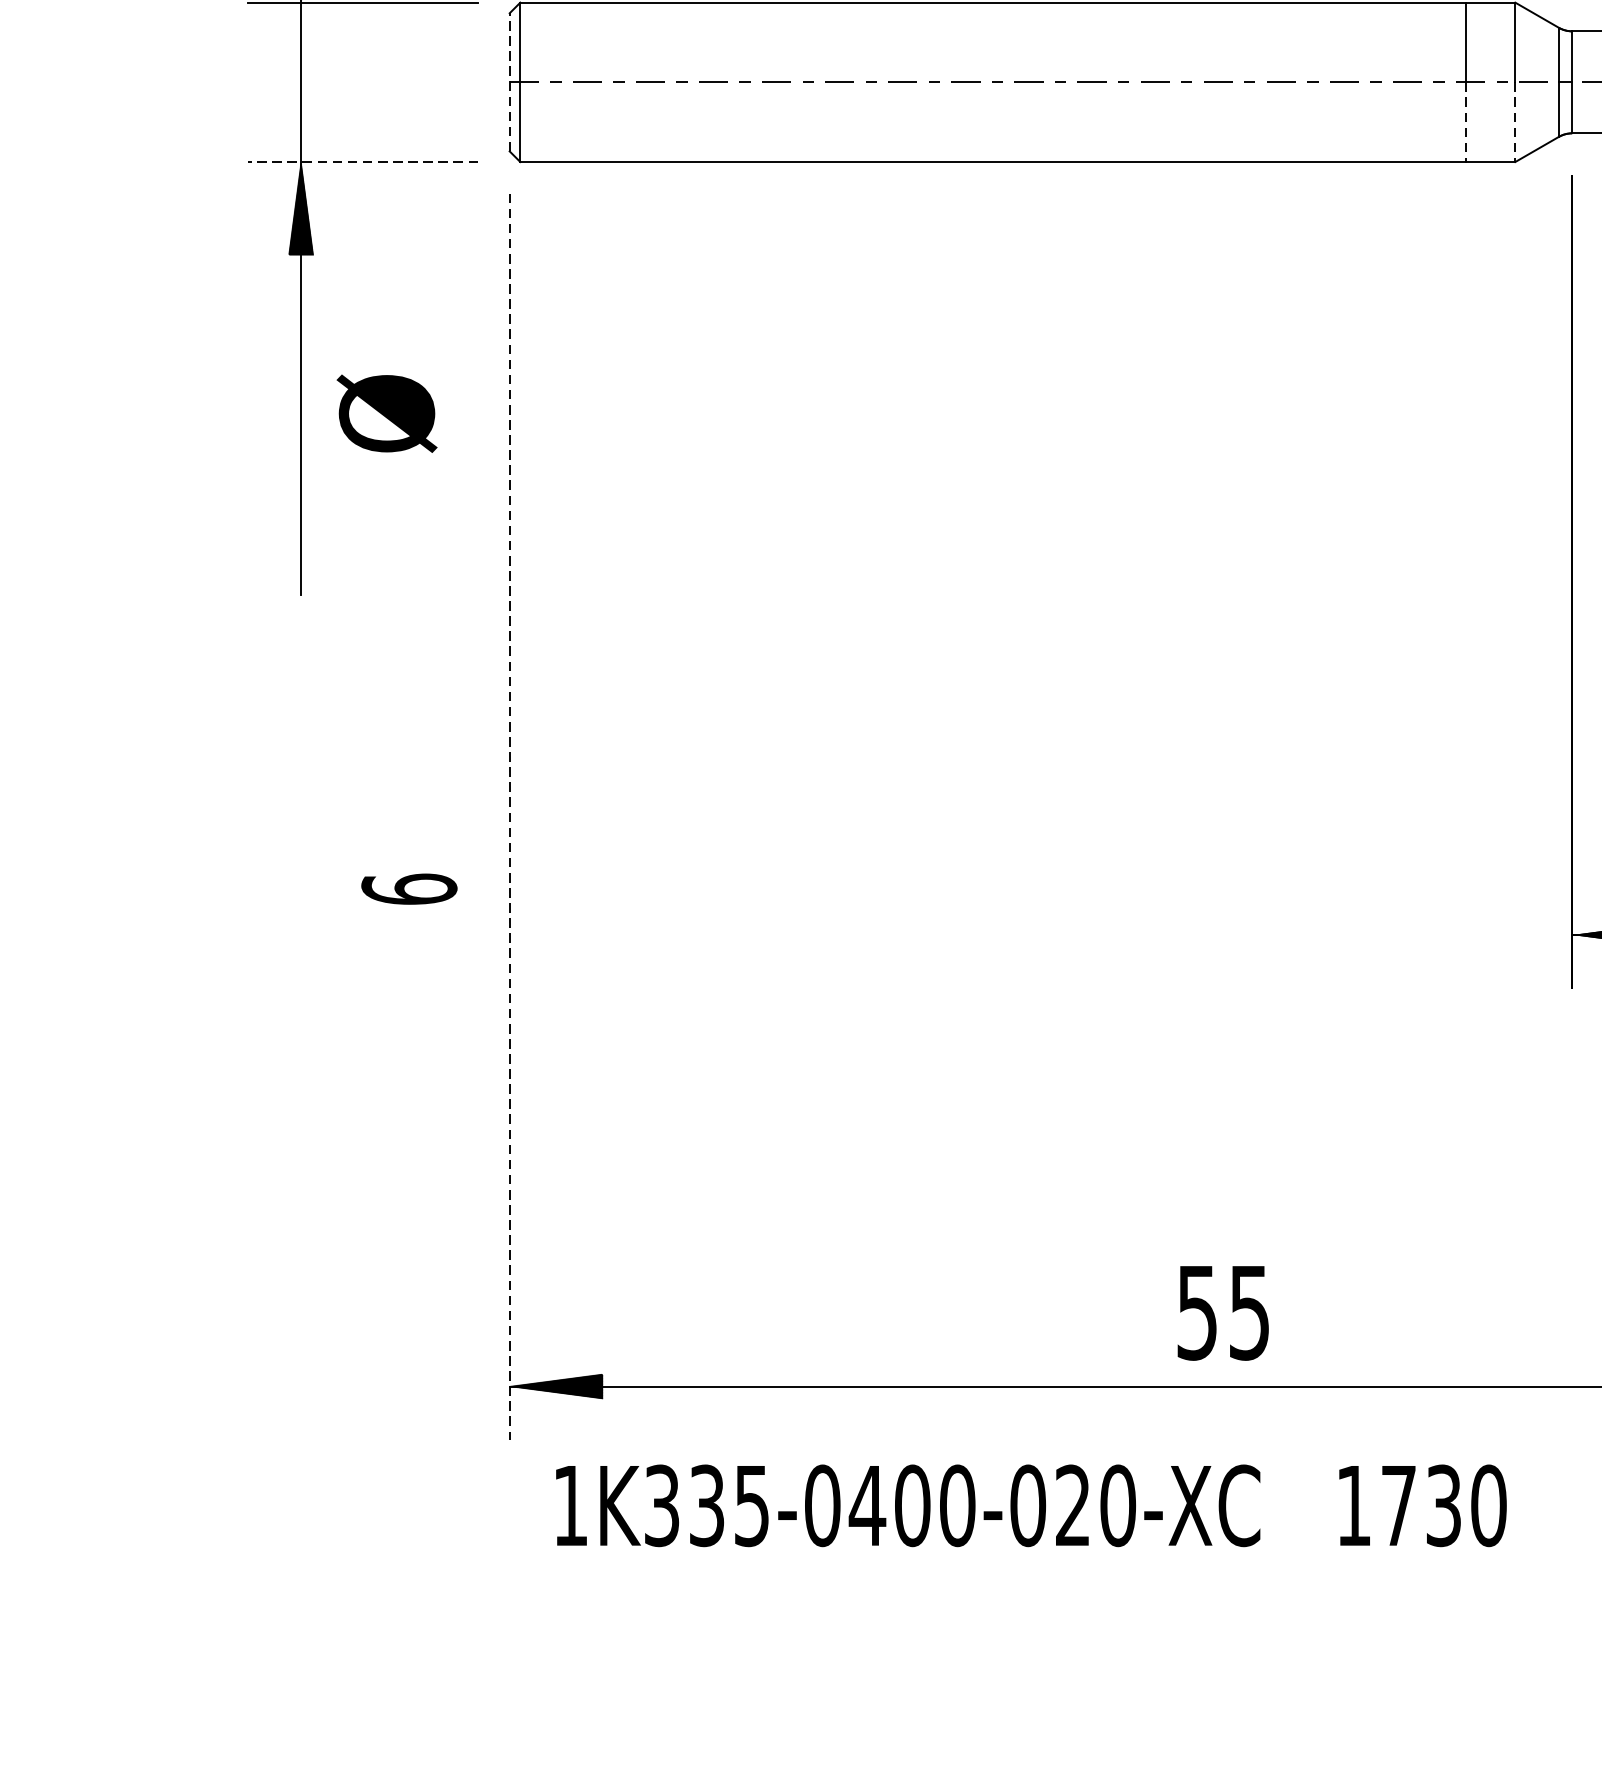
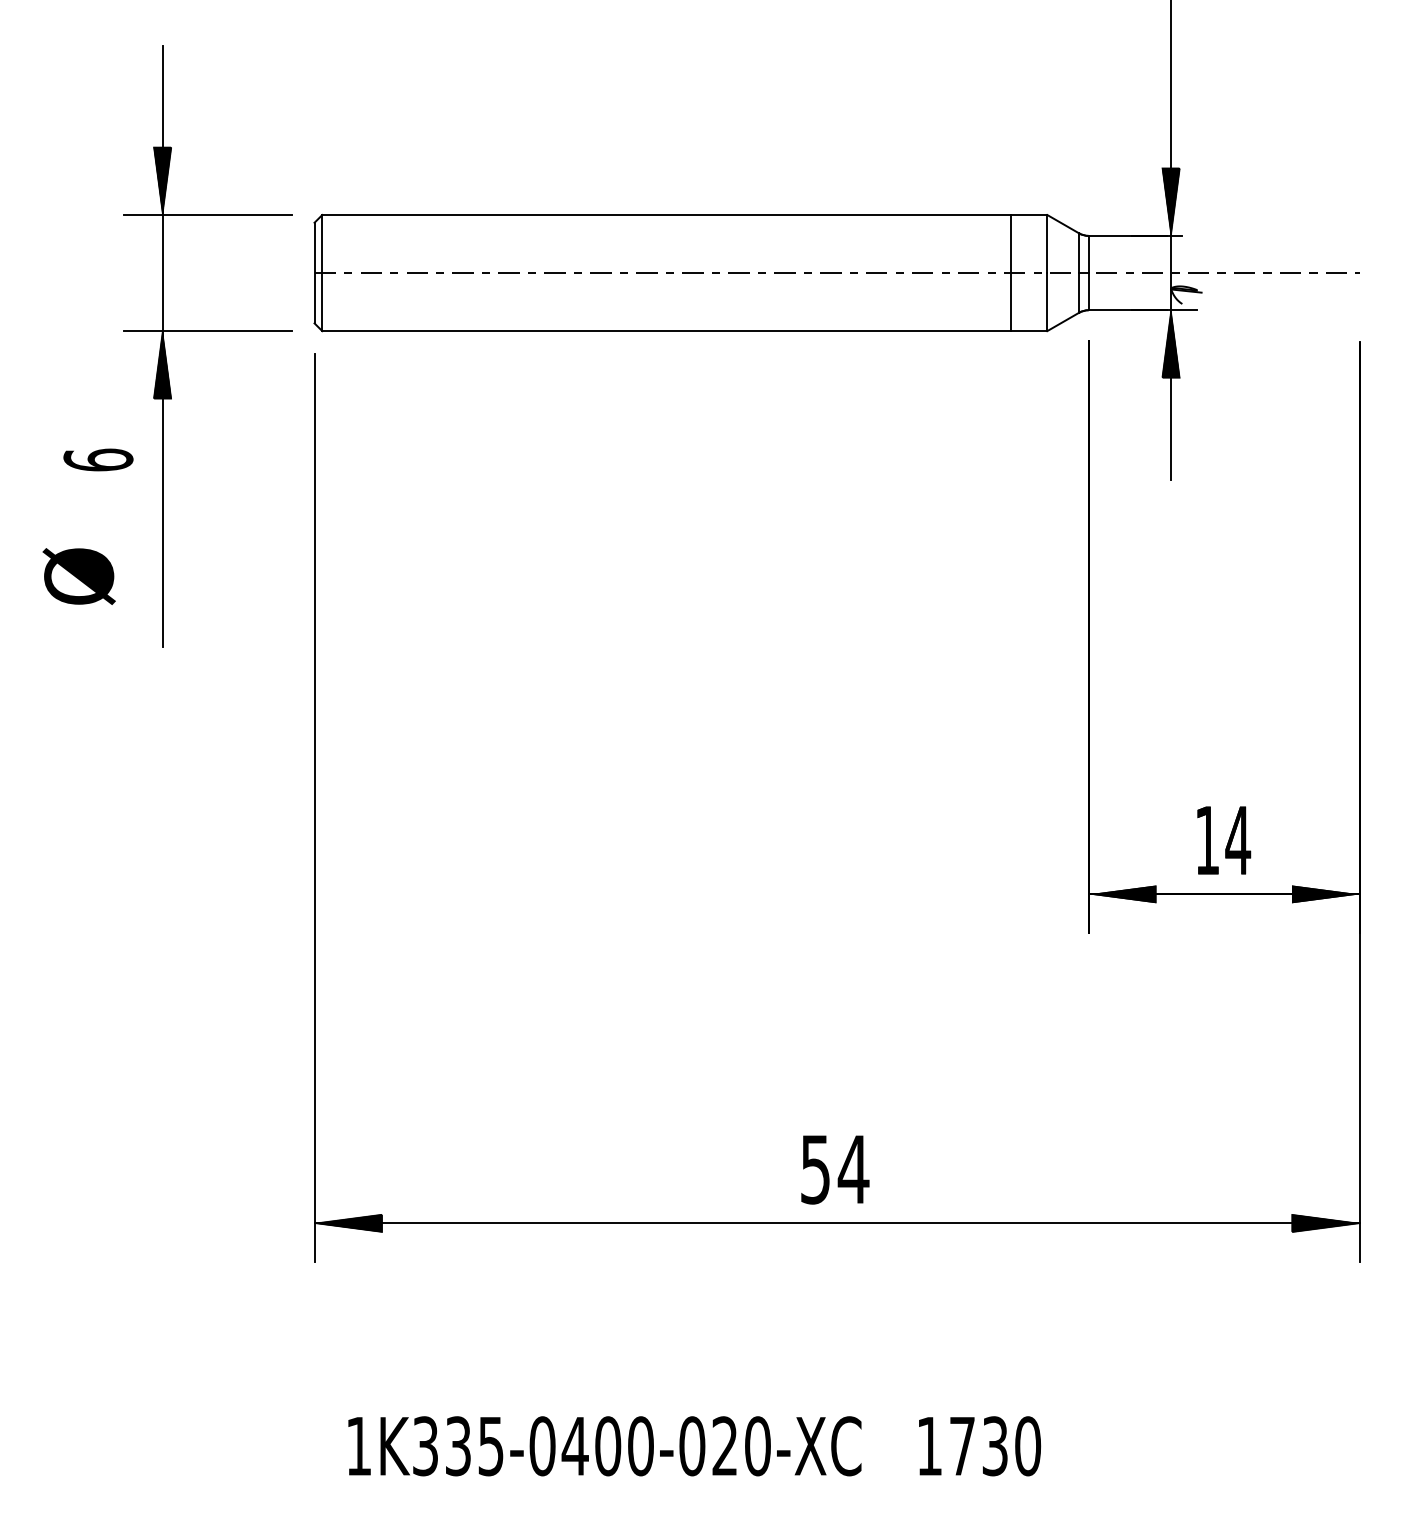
line: (509, 81) -> (314, 272), dashed -> solid
line: (1466, 122) -> (1011, 302), dashed -> solid
line: (1515, 122) -> (1047, 302), dashed -> solid
line: (362, 162) -> (207, 331), dashed -> solid
text: (386, 413) -> (78, 576), moved
line: (509, 817) -> (314, 808), dashed -> solid
text: (409, 888) -> (98, 459), moved
text: (1249, 1312) -> (853, 1169), 55 -> 54
text: (1031, 1506) -> (694, 1446), moved

